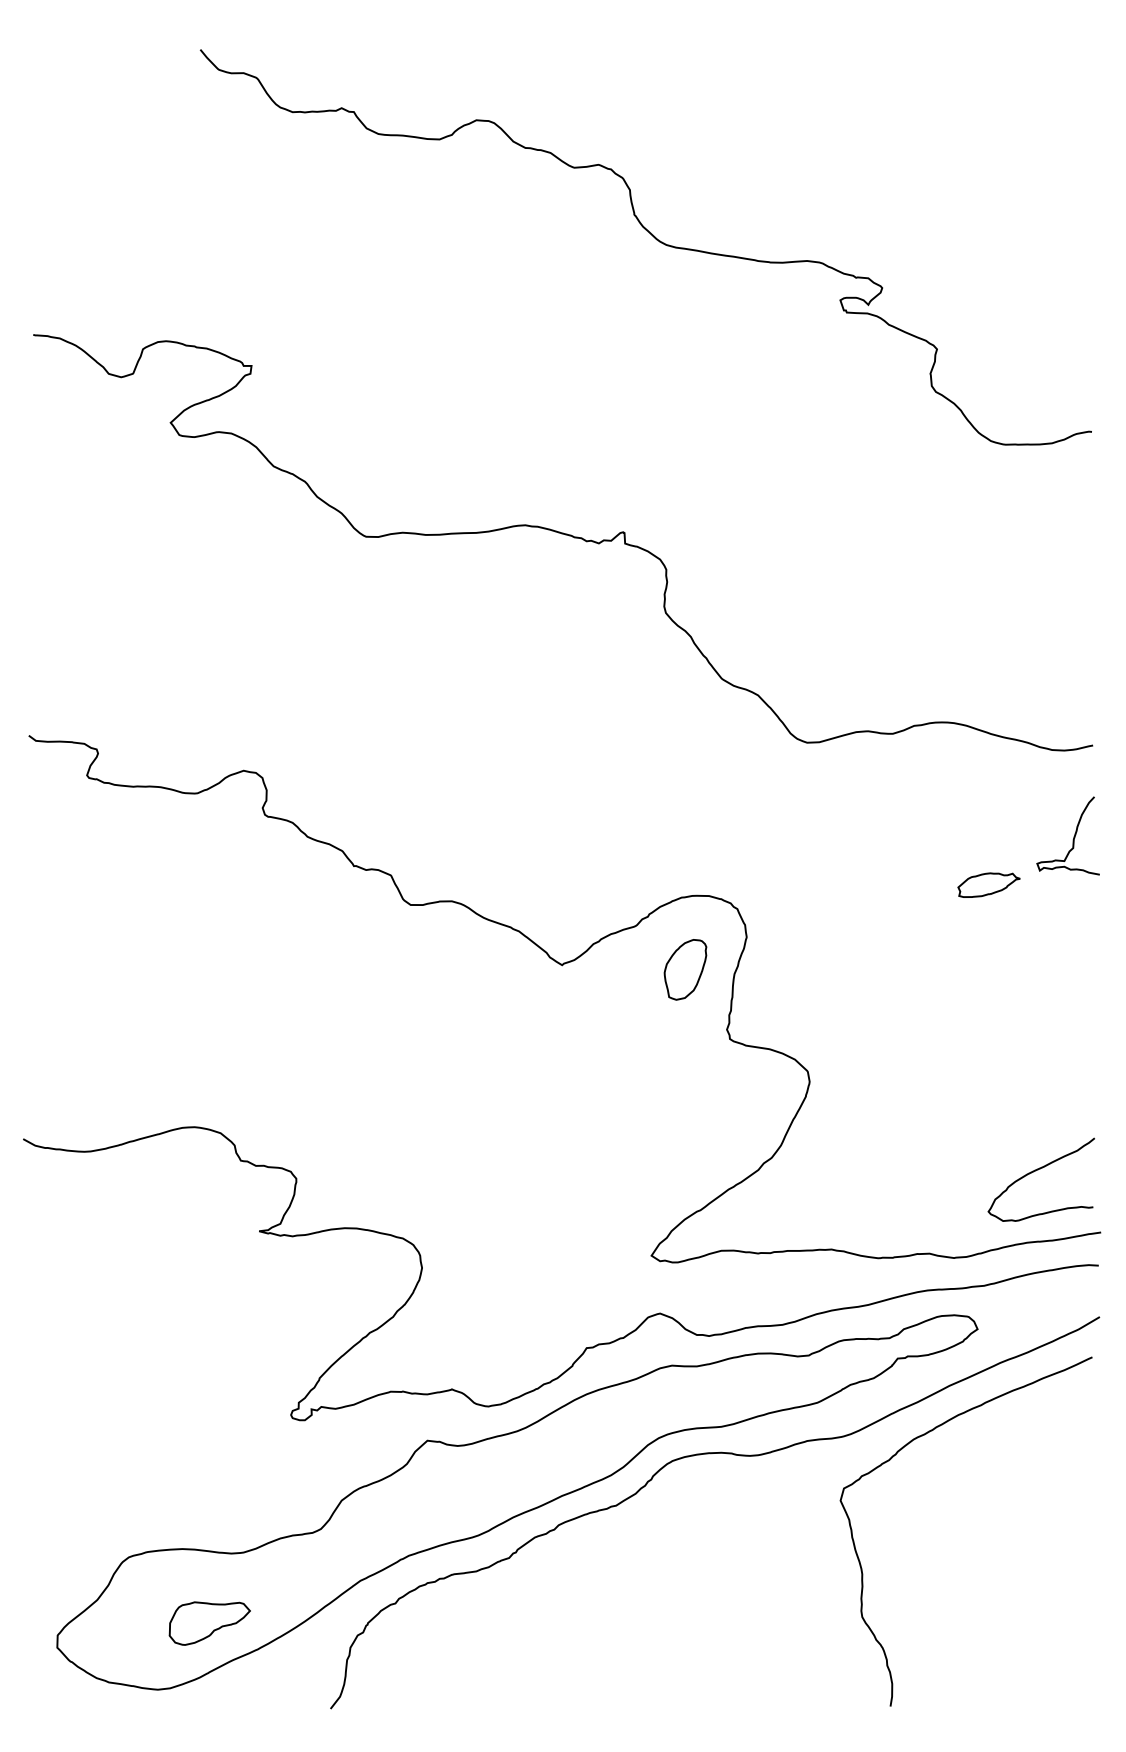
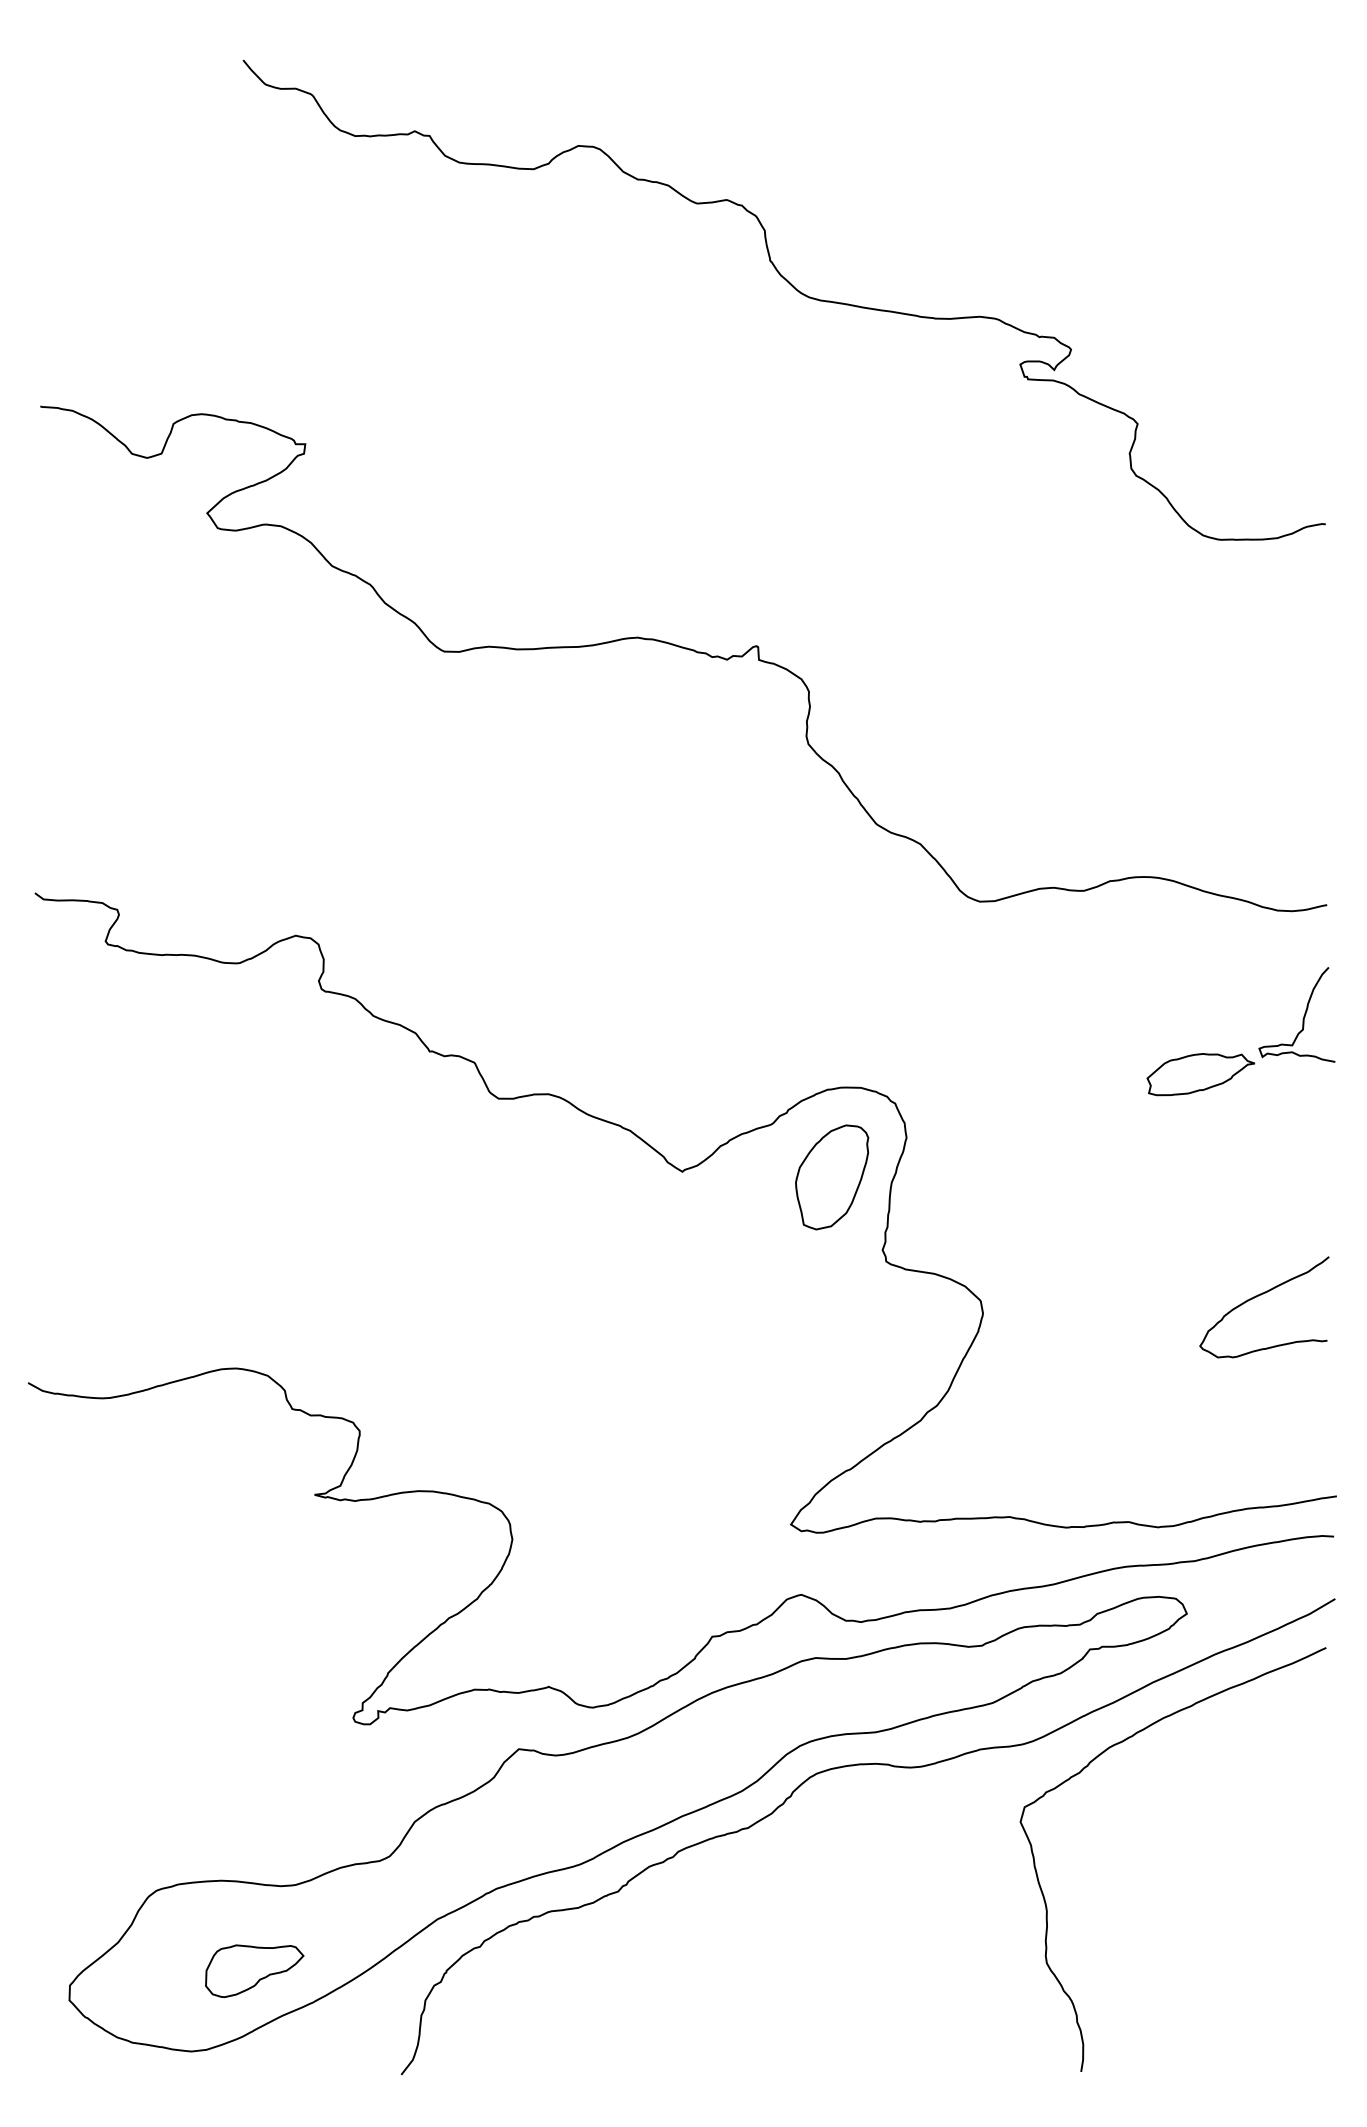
part: (988, 885) -> (1200, 1074), size x1.43
part: (685, 969) -> (832, 1177), size x1.43
curve: (1039, 1170) -> (1261, 1295), moved

